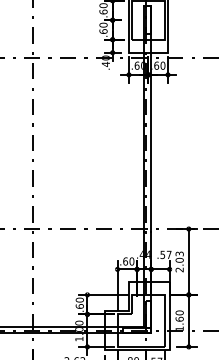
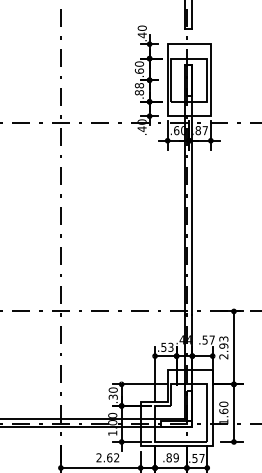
text: (103, 28) -> (139, 89), .60 -> .88
text: (159, 65) -> (201, 130), .60 -> .87
text: (179, 259) -> (223, 345), 2.03 -> 2.93
text: (128, 260) -> (167, 346), .60 -> .53
text: (79, 305) -> (112, 396), .60 -> .30

